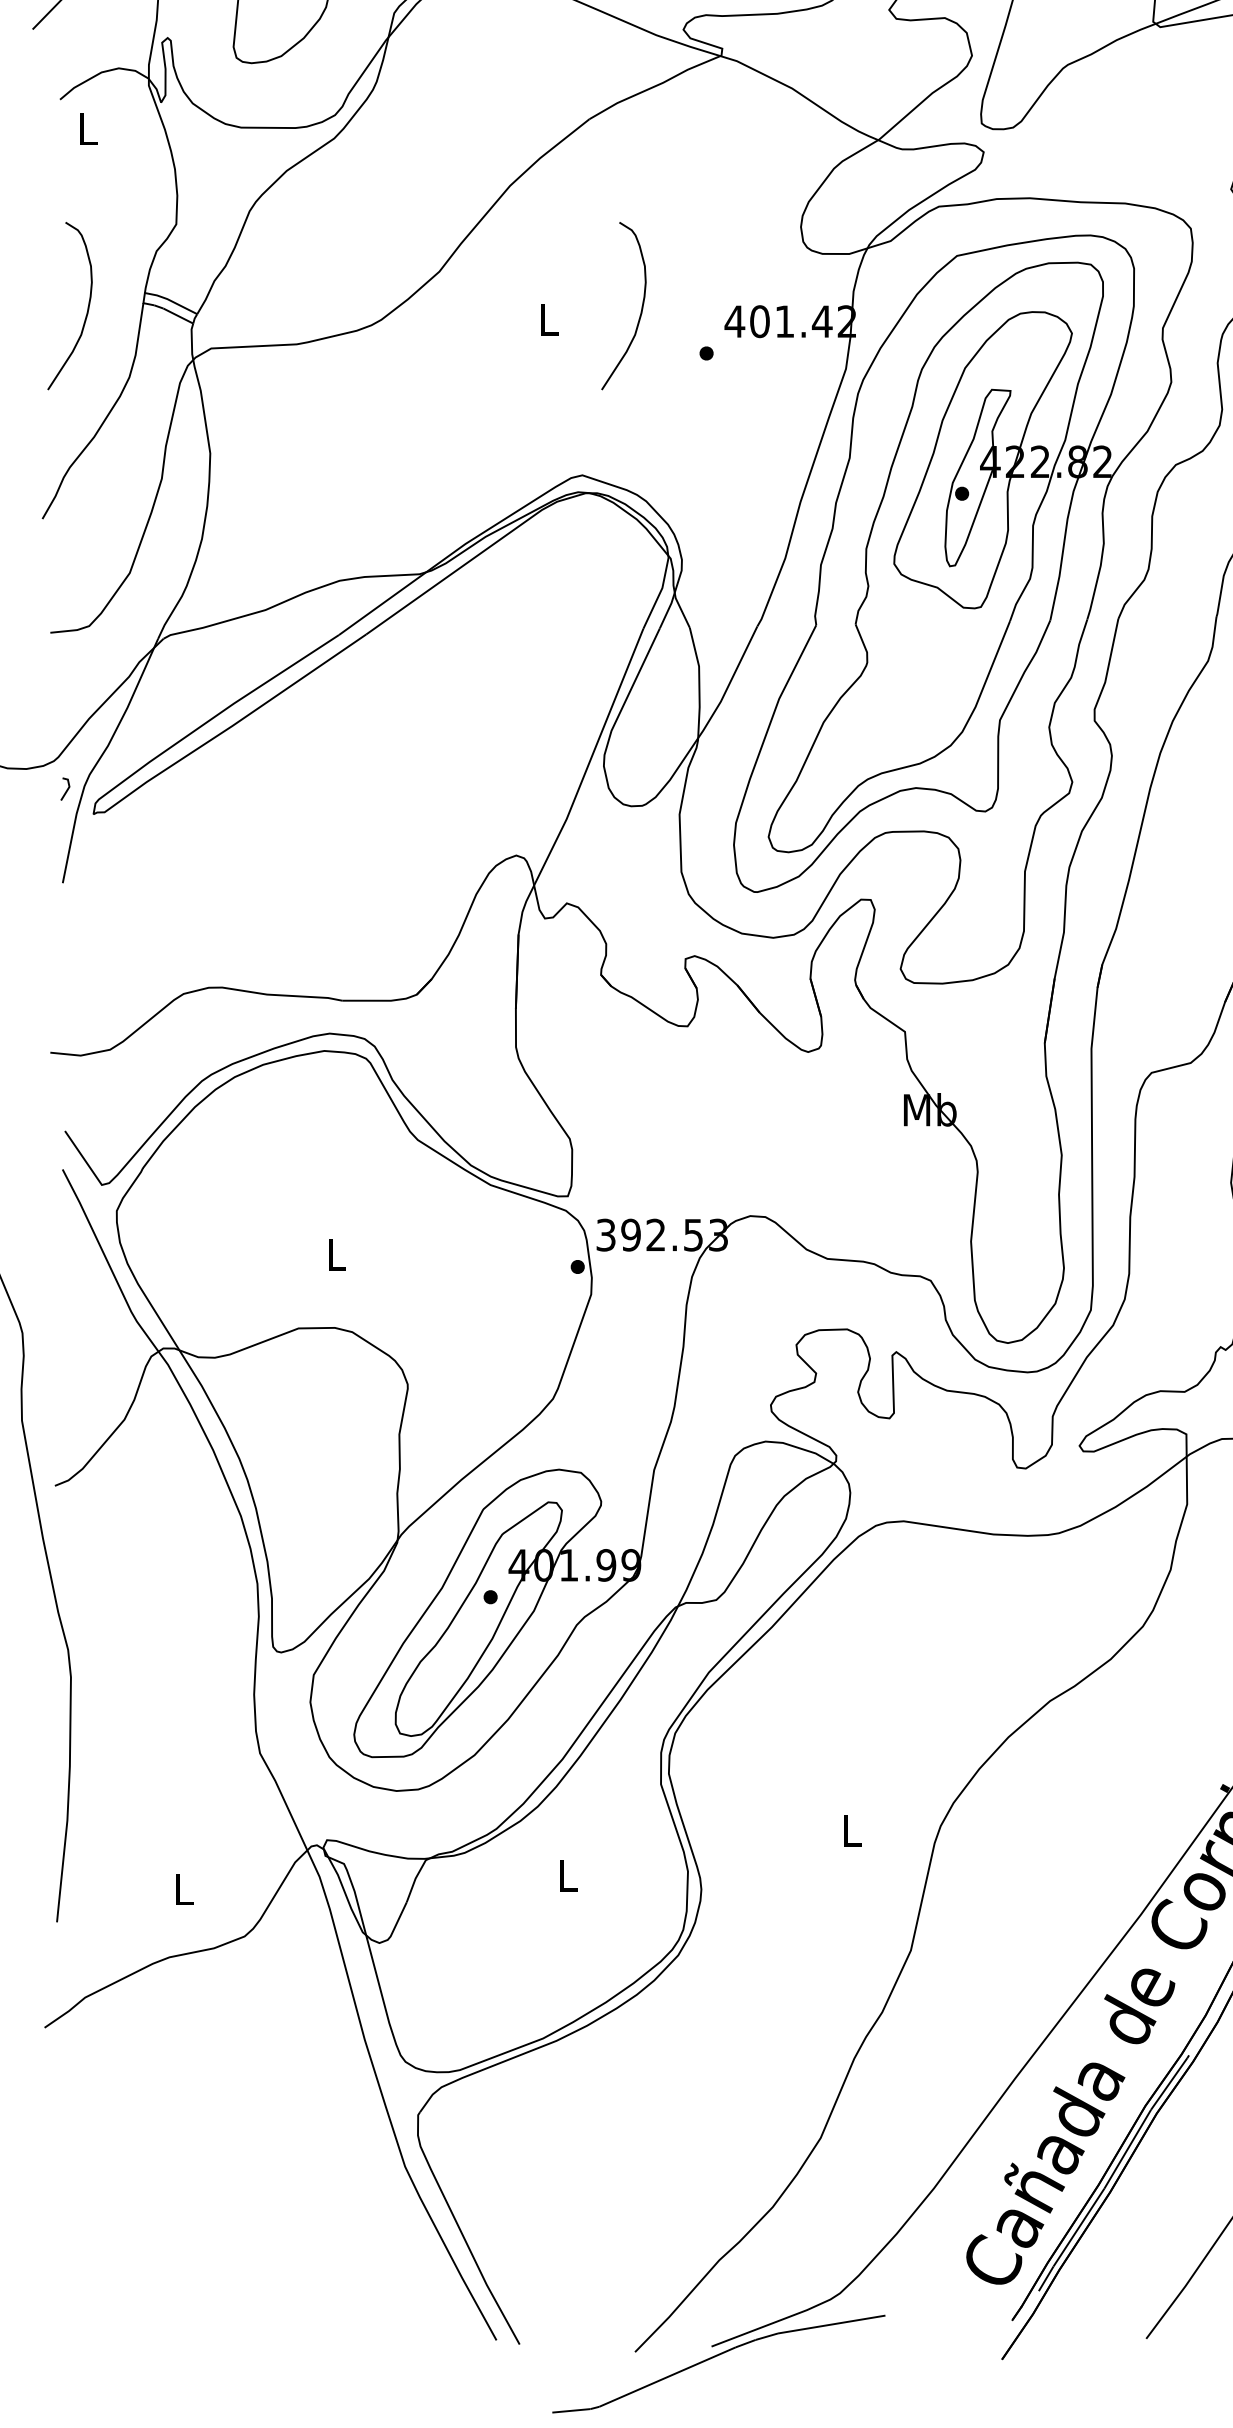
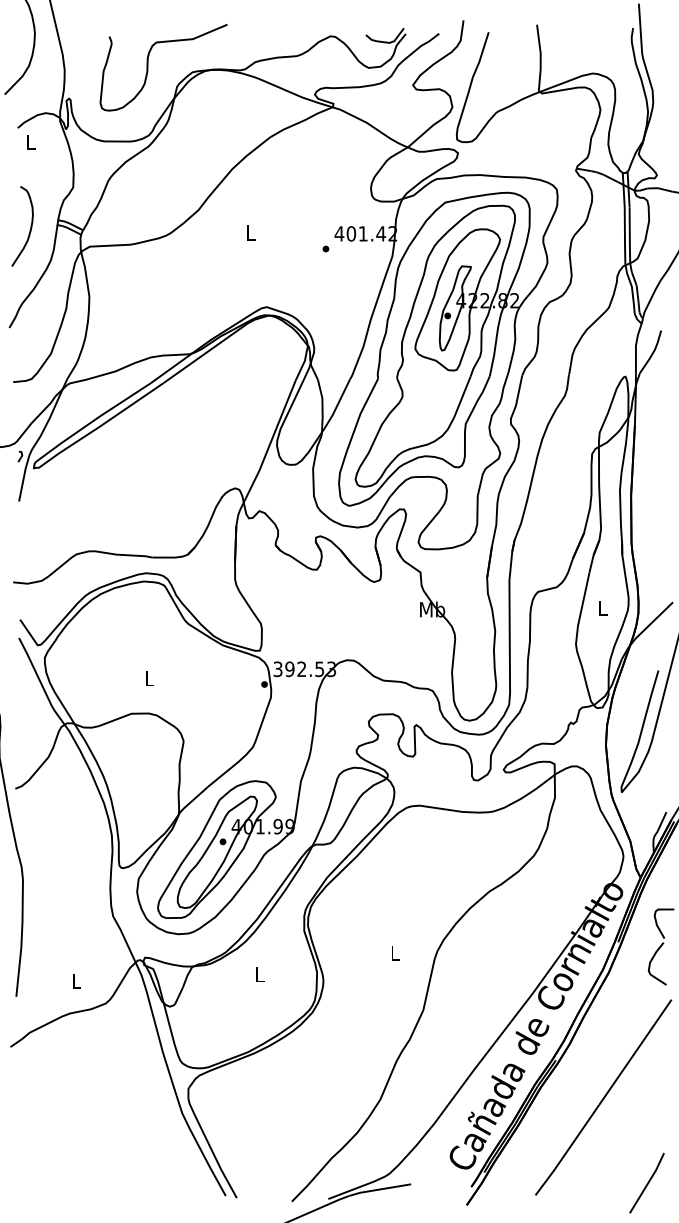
curve: (640, 306) -> (294, 226), removed

